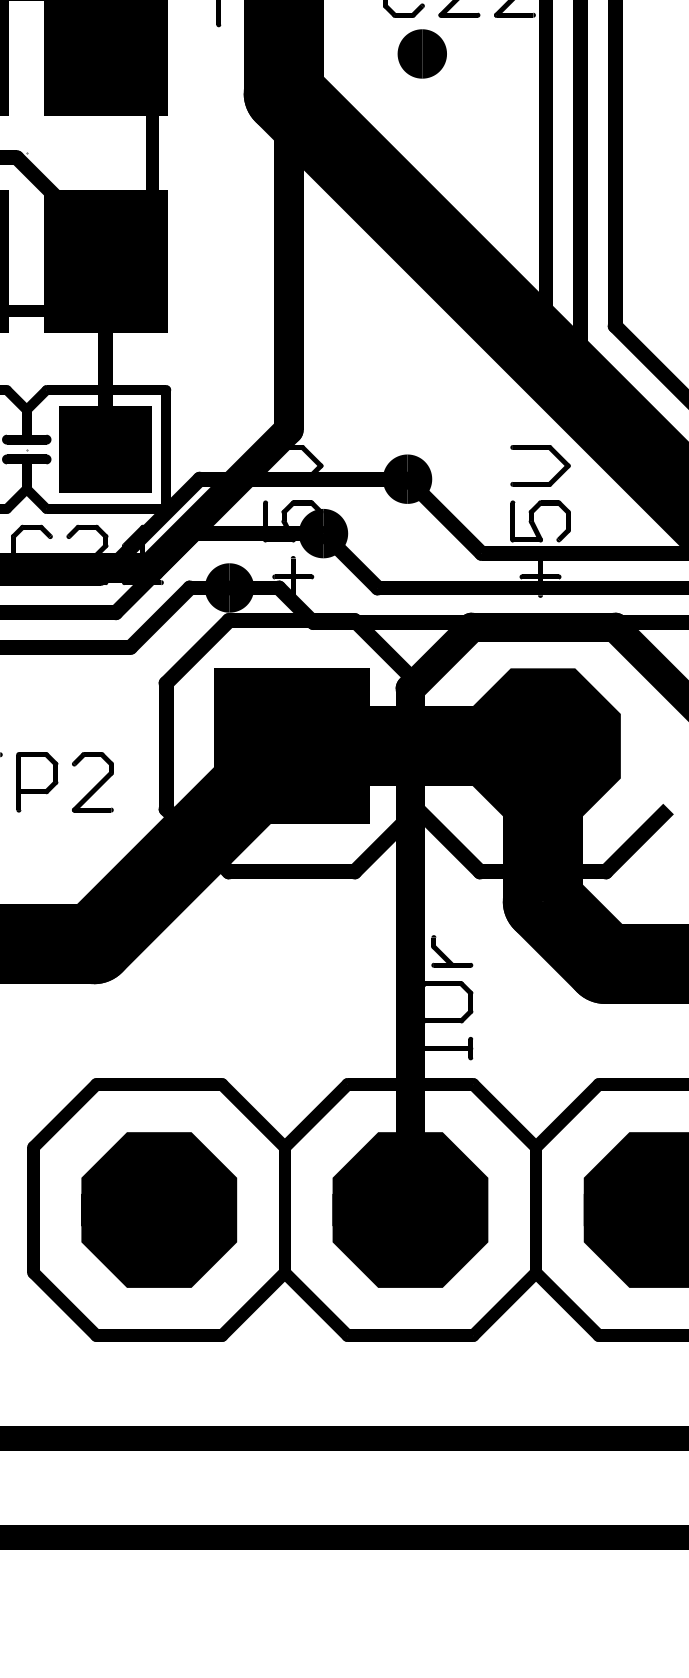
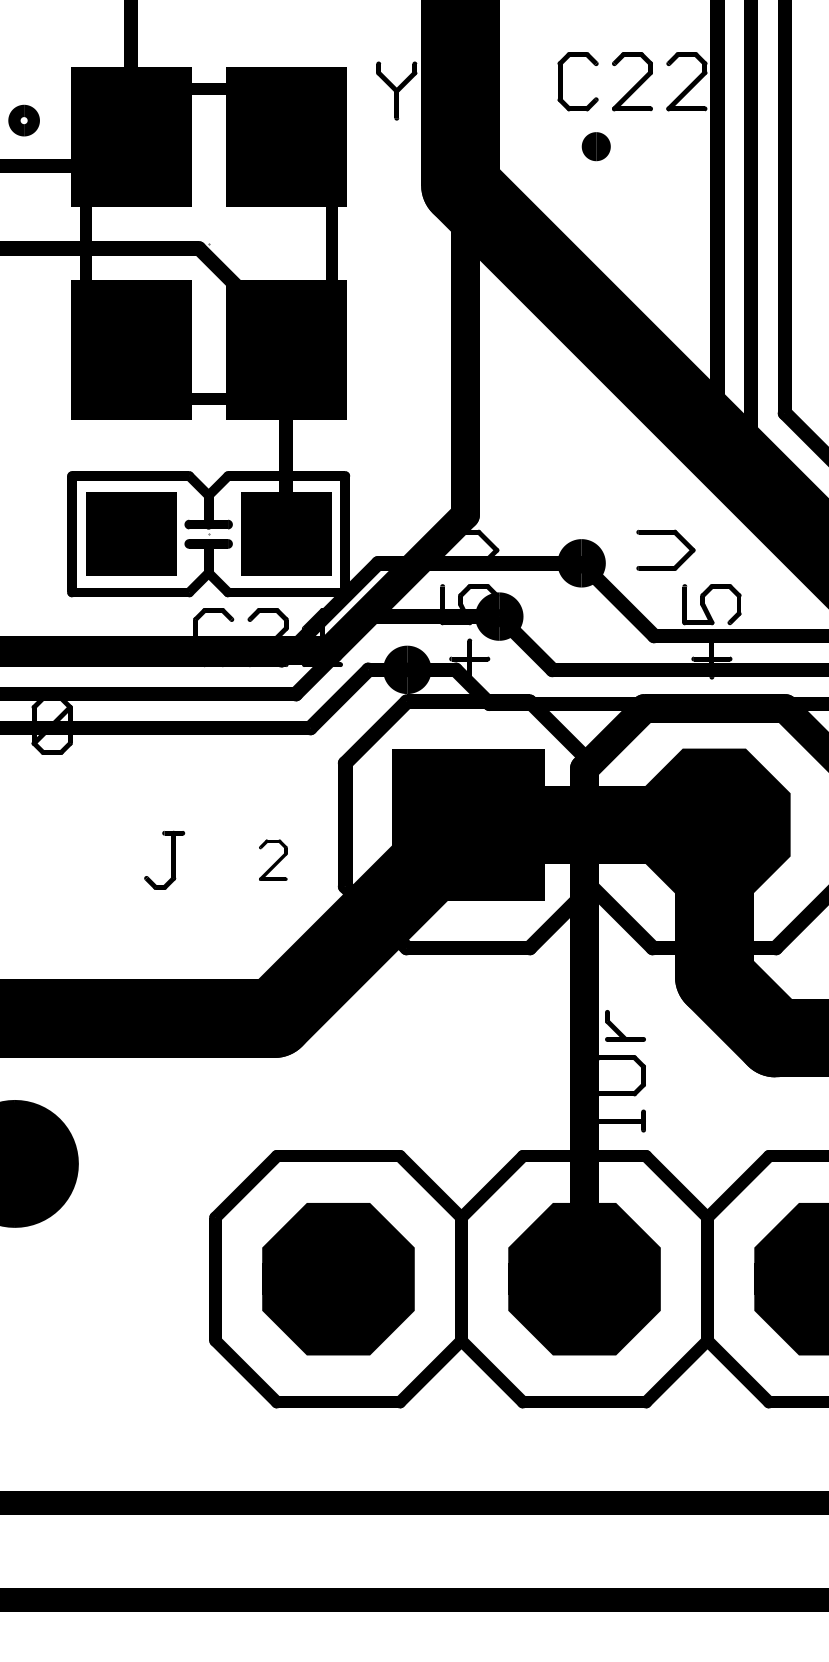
part: (422, 53) -> (596, 146), size x0.6
part: (540, 449) -> (665, 534), moved
part: (36, 781) -> (218, 859), removed
part: (91, 781) -> (272, 859), size x0.7

